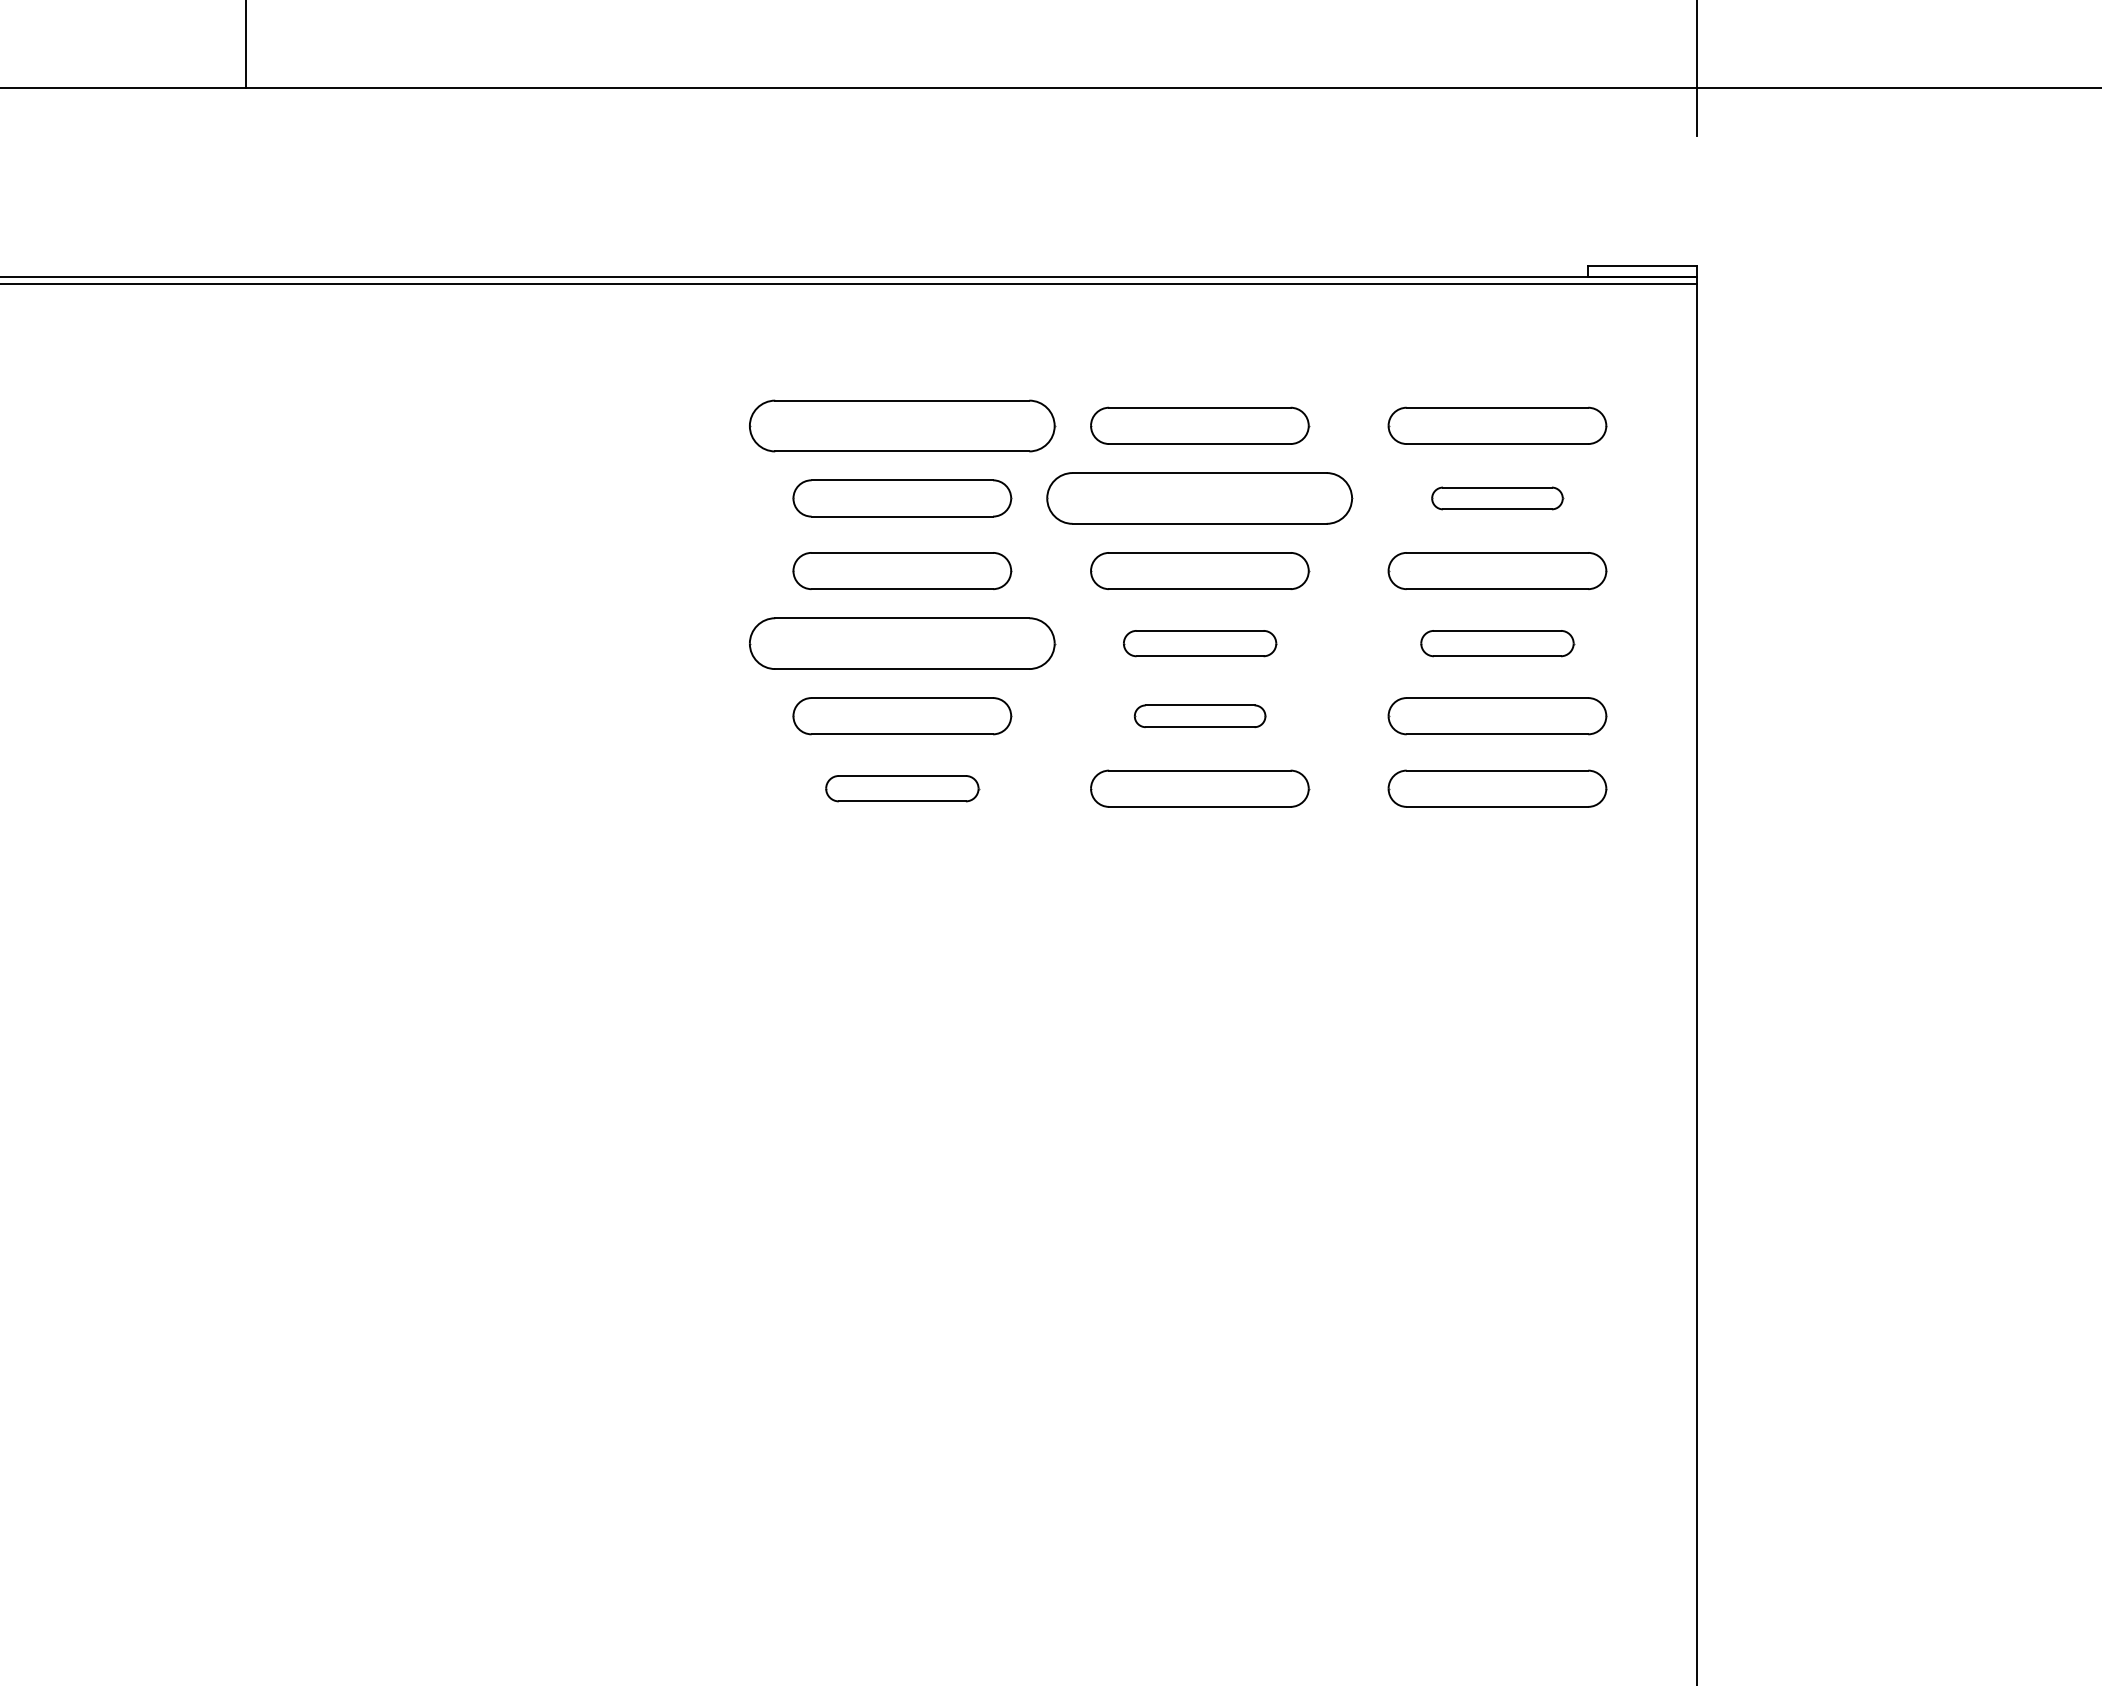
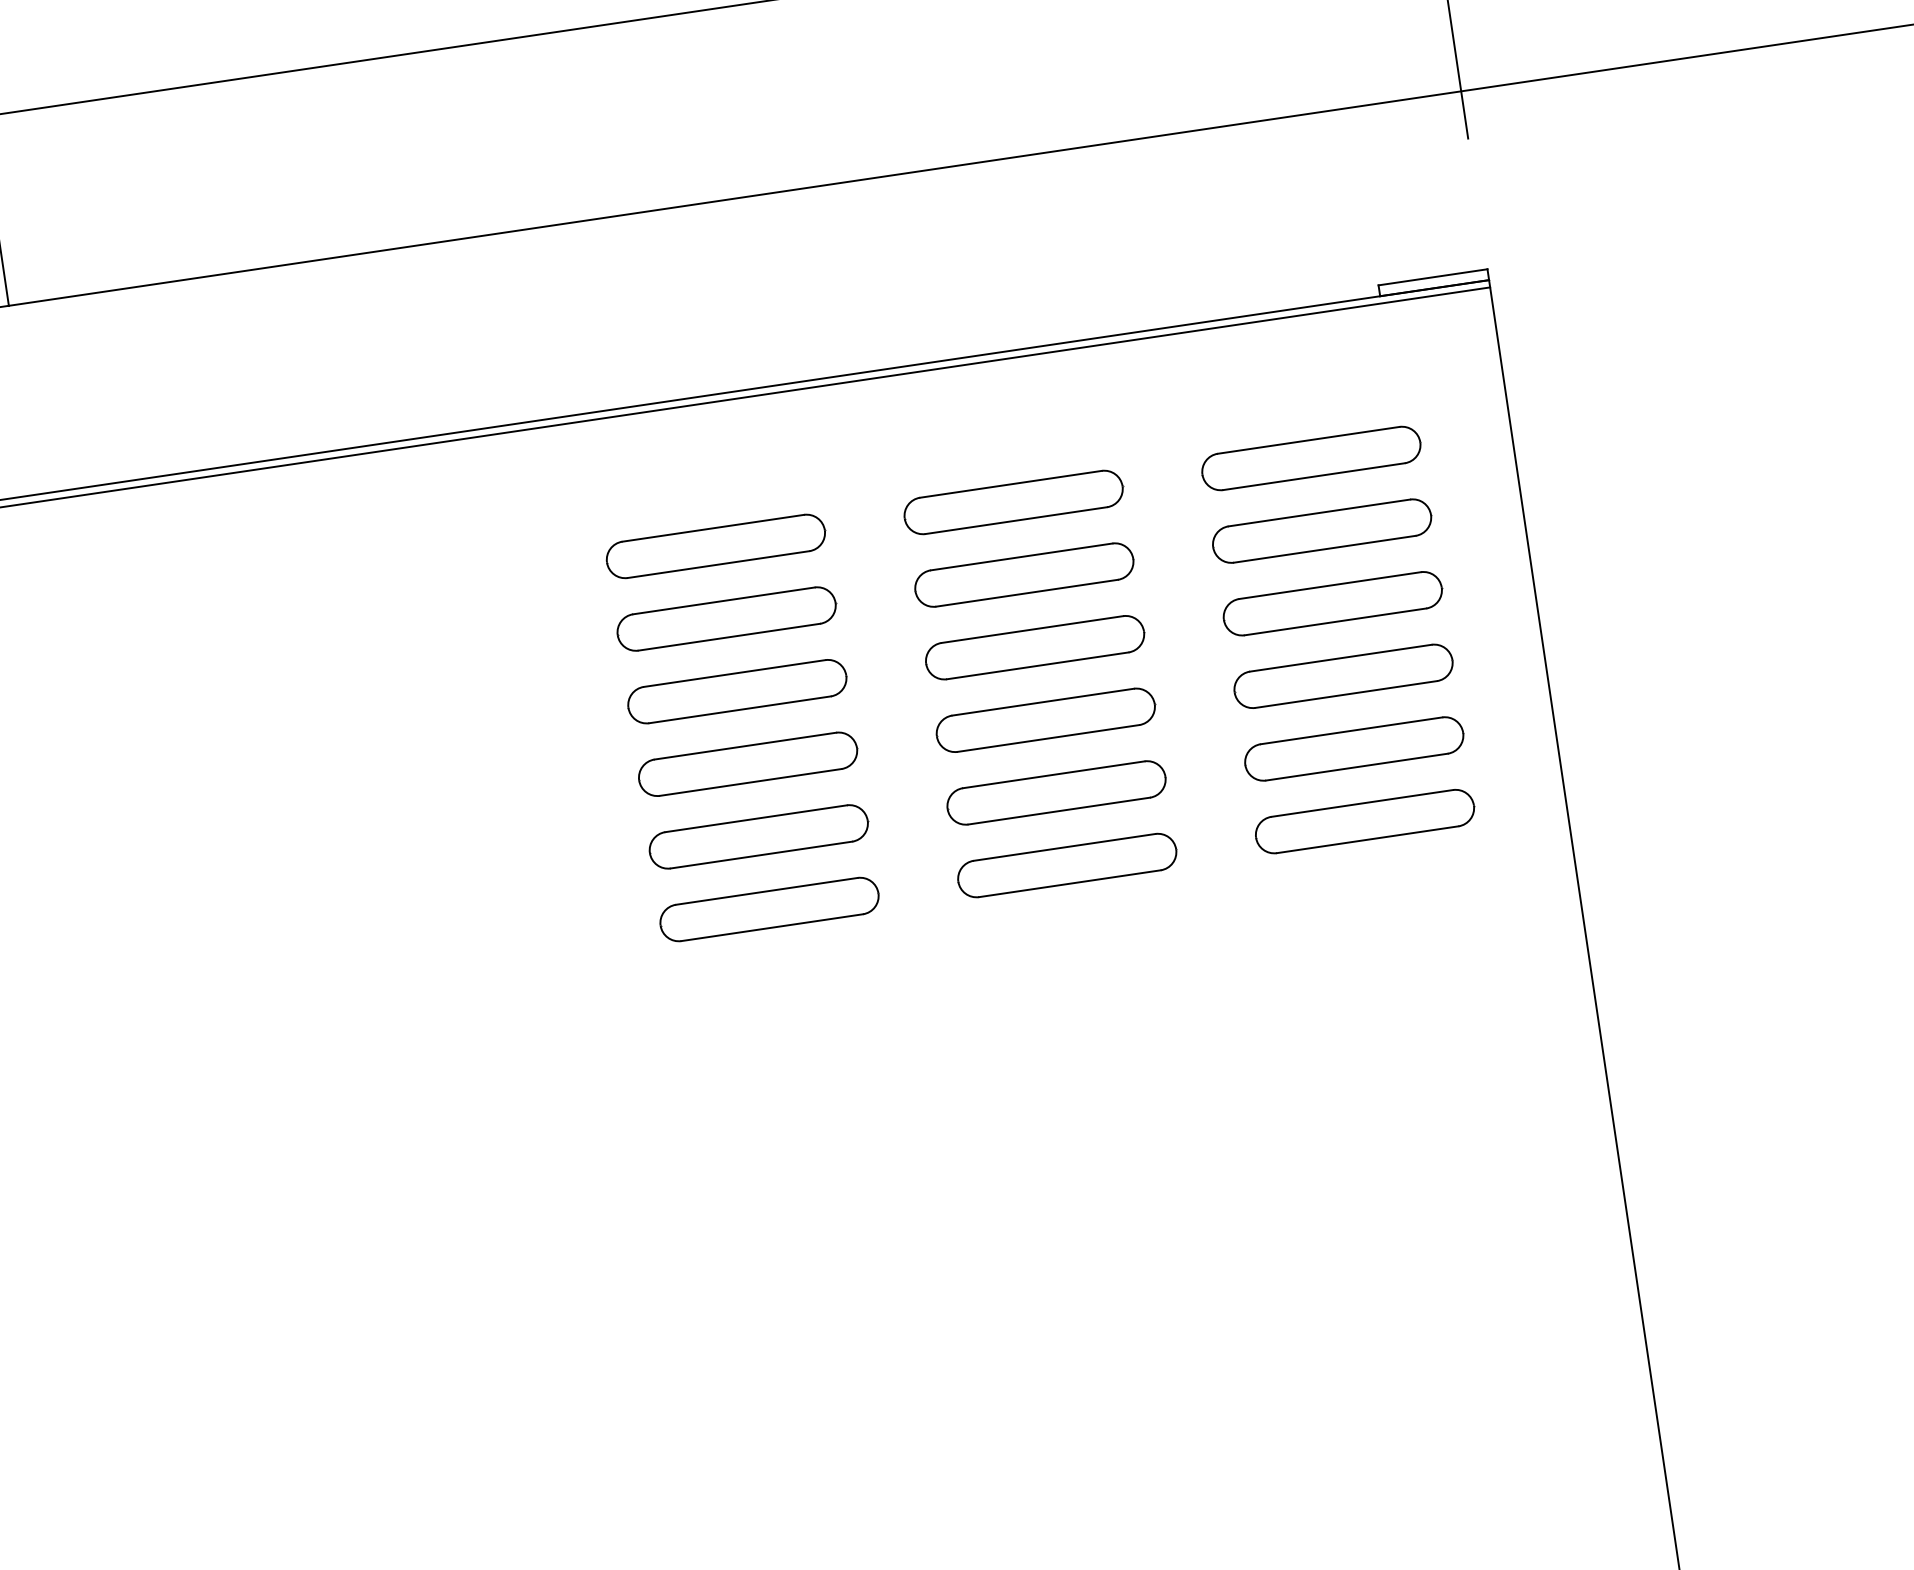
part: (902, 425) -> (716, 546), size x0.71
part: (1200, 498) -> (1024, 575), size x0.71
part: (1497, 498) -> (1322, 531), size x1.67
part: (902, 643) -> (748, 764), size x0.71
part: (1200, 643) -> (1046, 720), size x1.43
part: (1497, 643) -> (1343, 676), size x1.43
part: (1200, 716) -> (1057, 793), size x1.67
part: (902, 788) -> (769, 909), size x1.43

